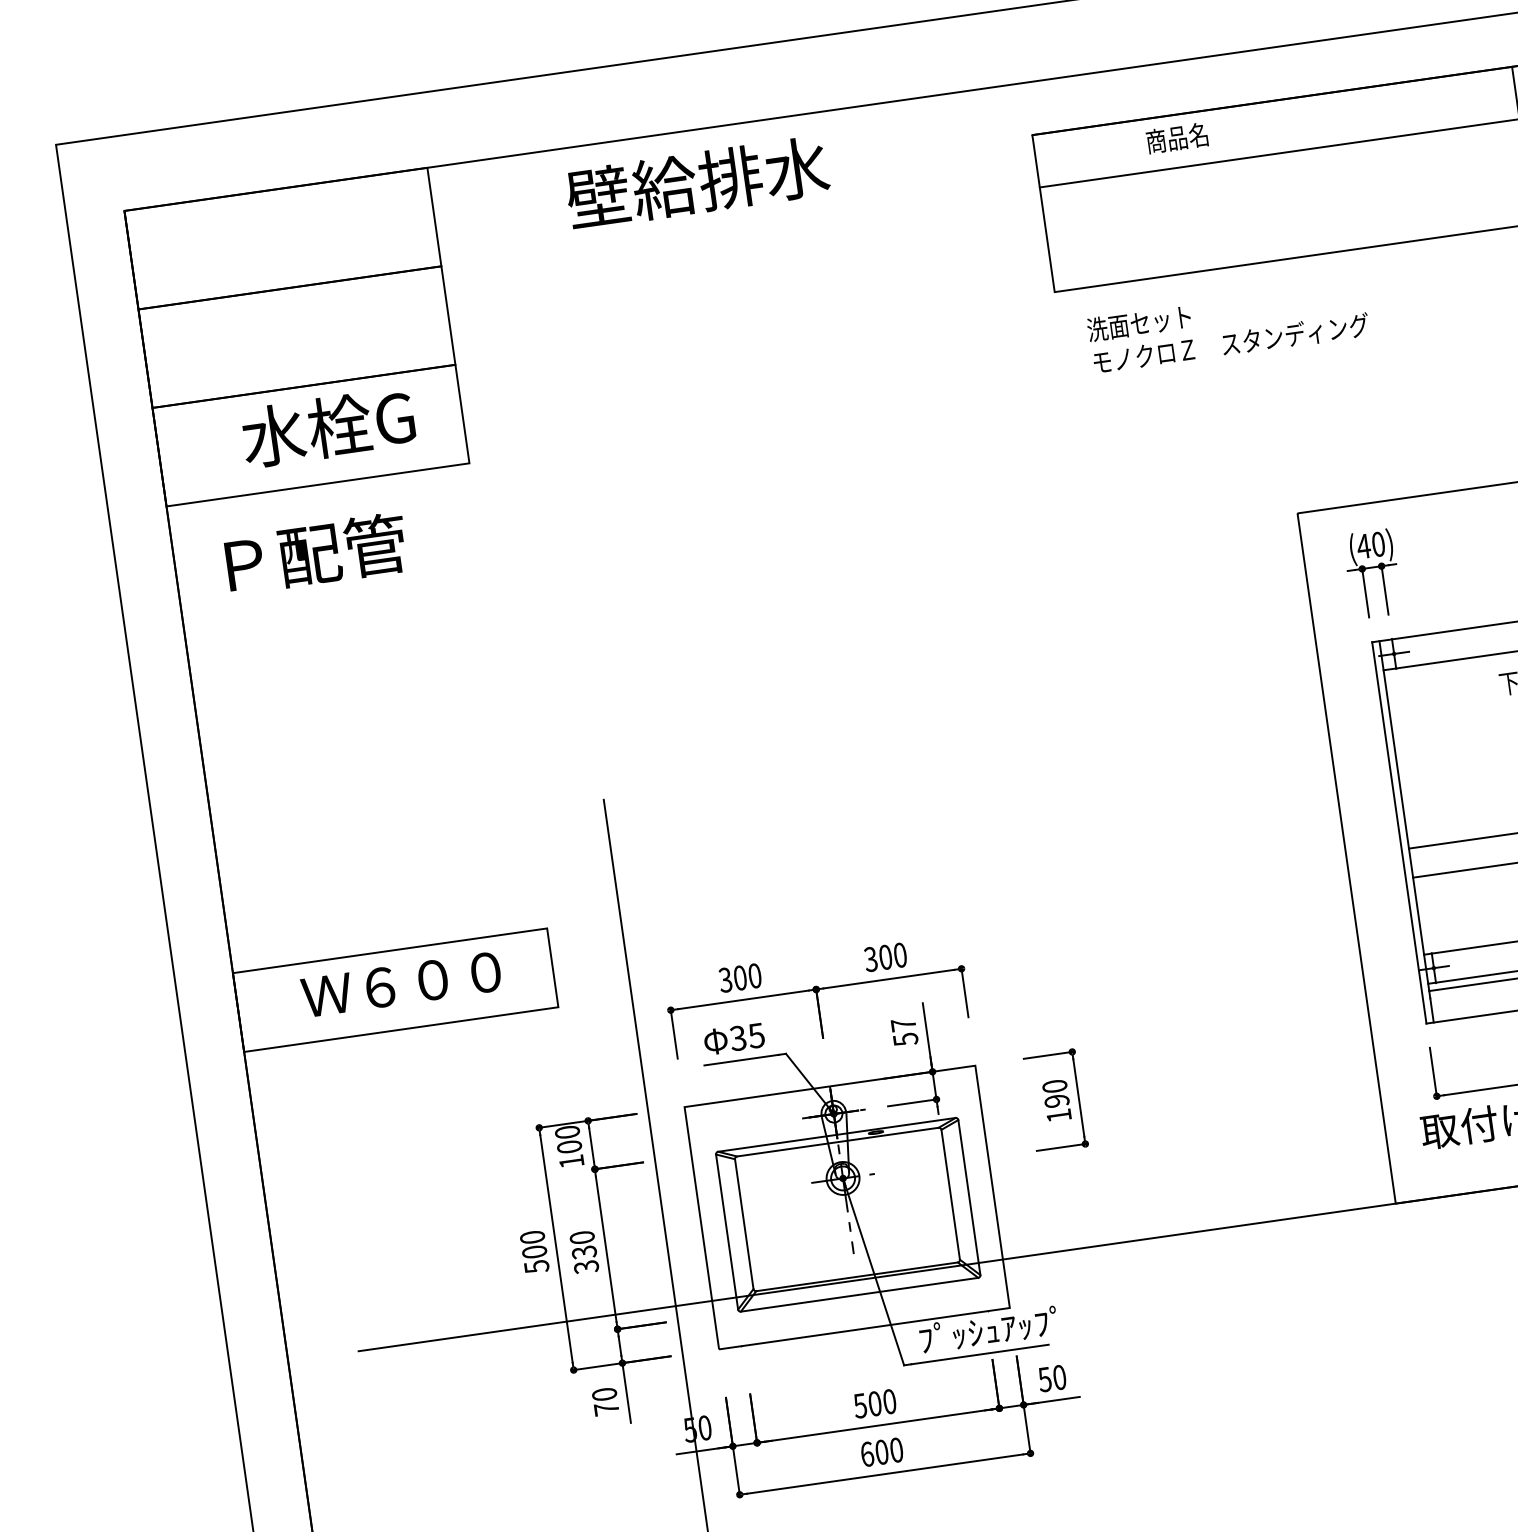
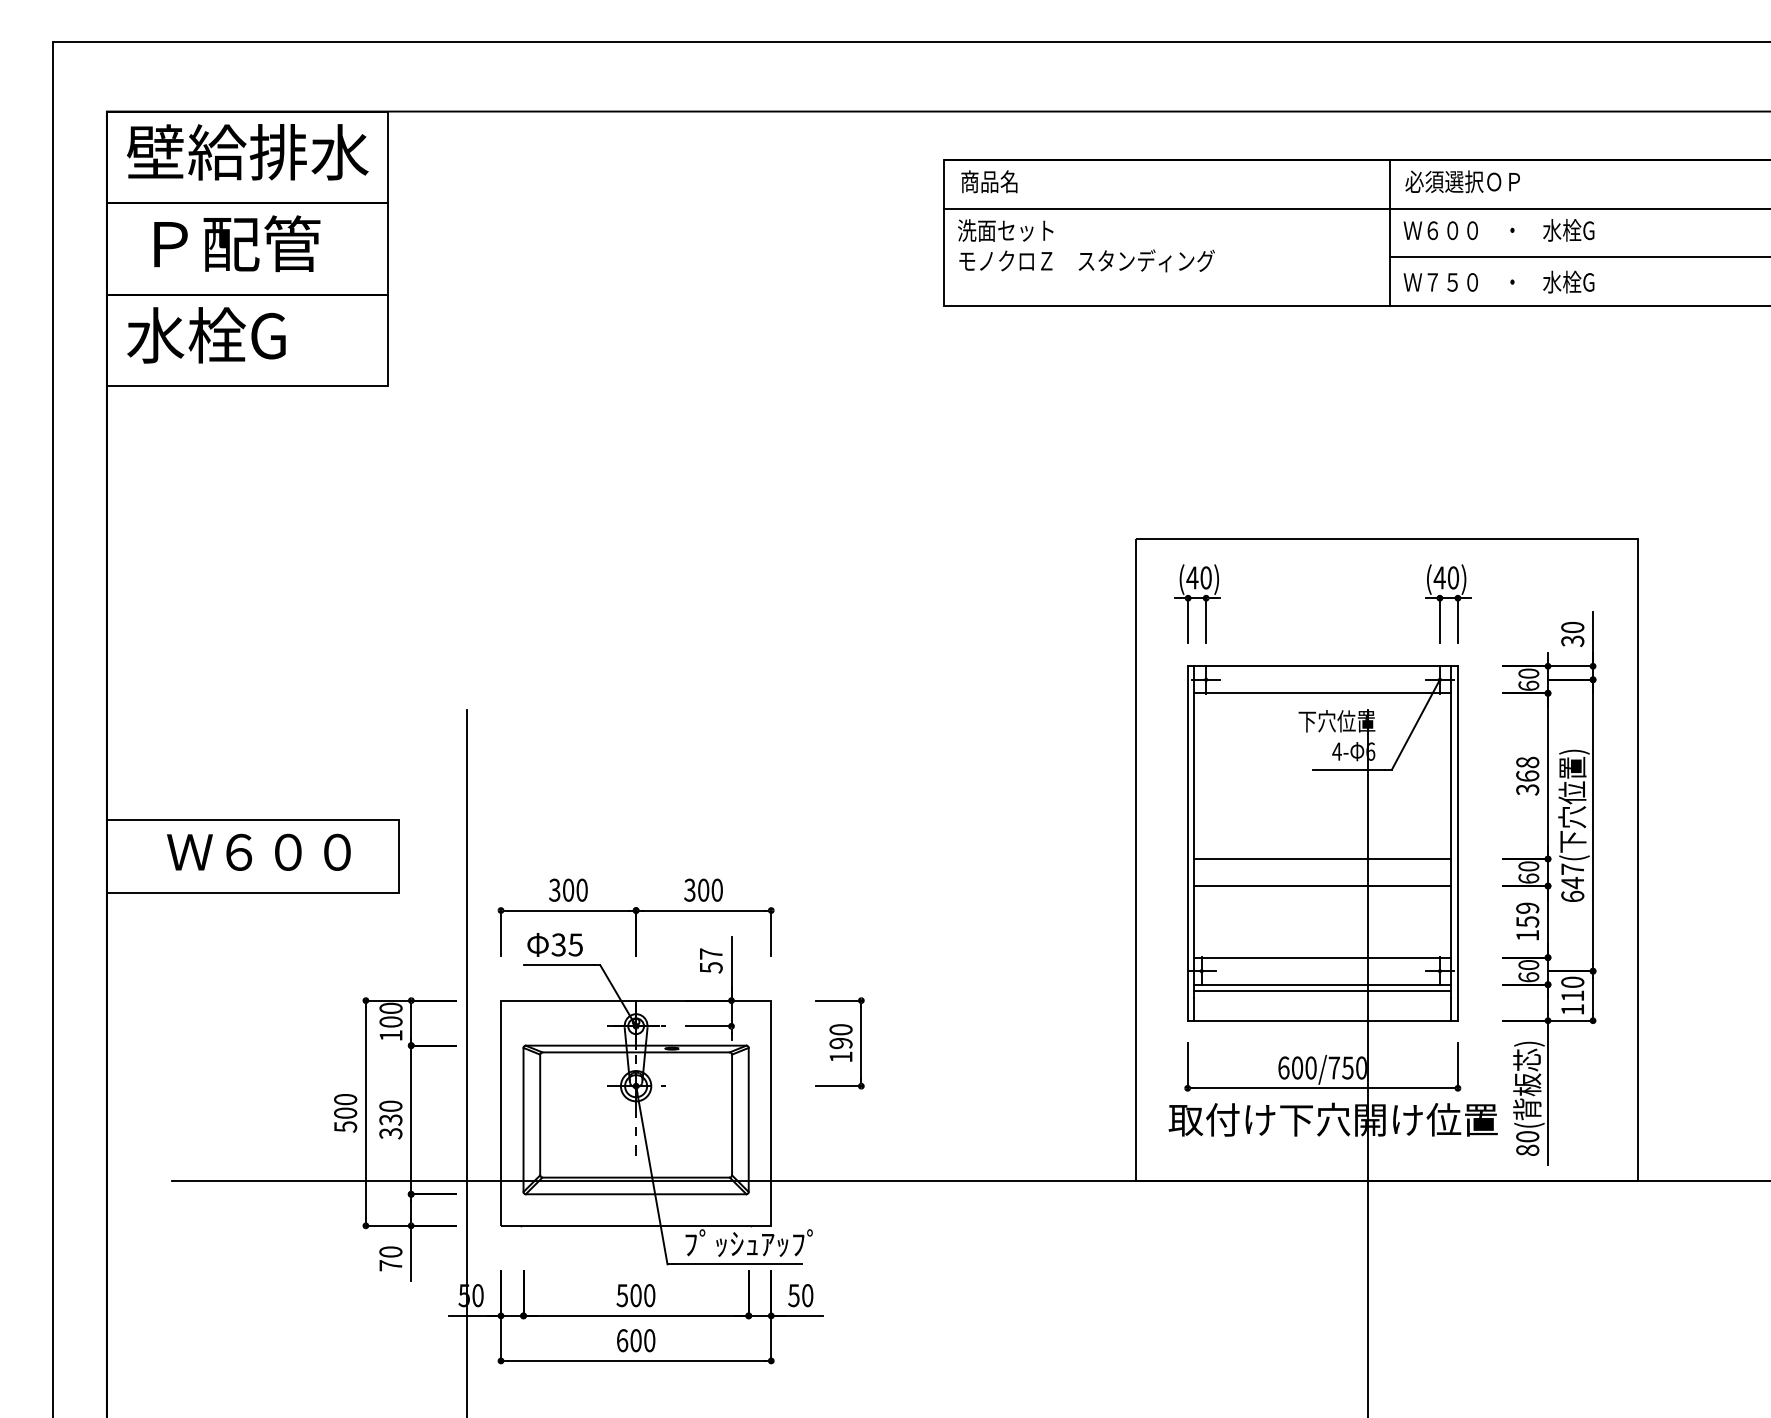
text: (1177, 137) -> (989, 181), moved
text: (697, 183) -> (247, 152), moved
text: (1228, 327) -> (1086, 245), moved
text: (328, 427) -> (206, 335), moved
text: (316, 553) -> (237, 243), moved

